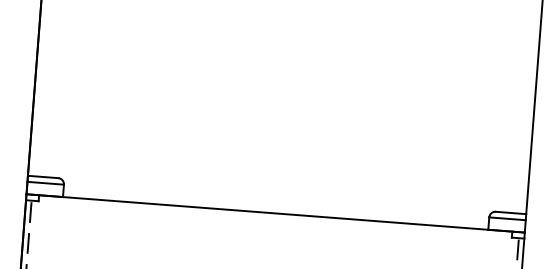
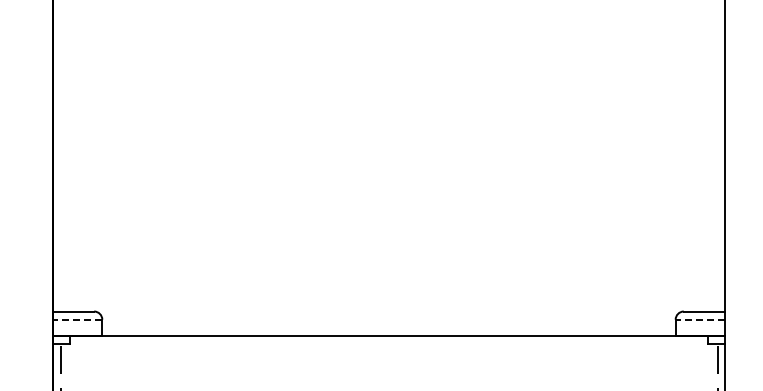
line: (45, 183) -> (77, 319), solid -> dashed
line: (507, 218) -> (700, 319), solid -> dashed

